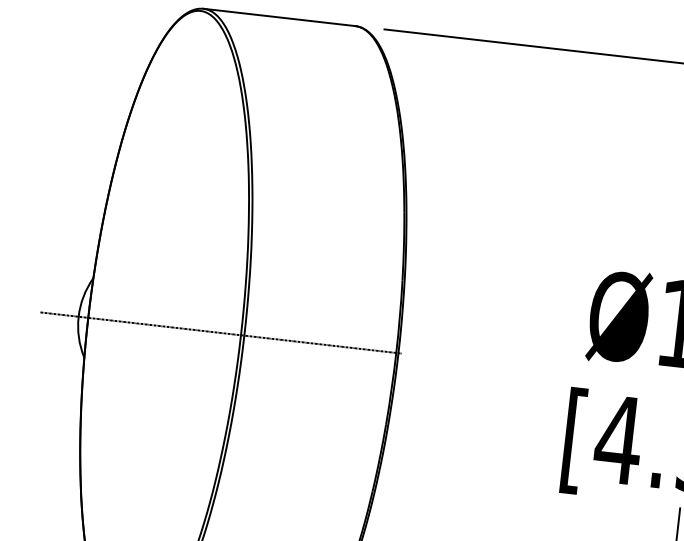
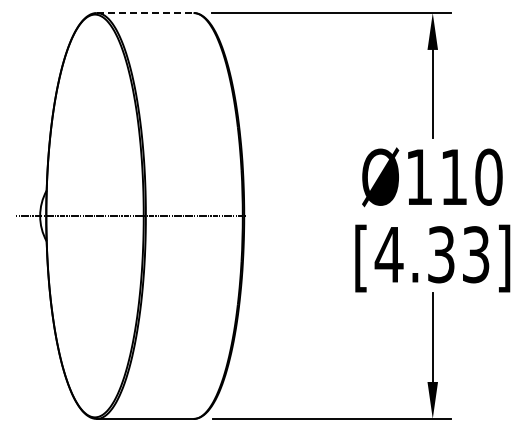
line: (279, 18) -> (145, 13), solid -> dashed

